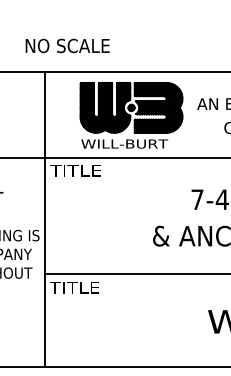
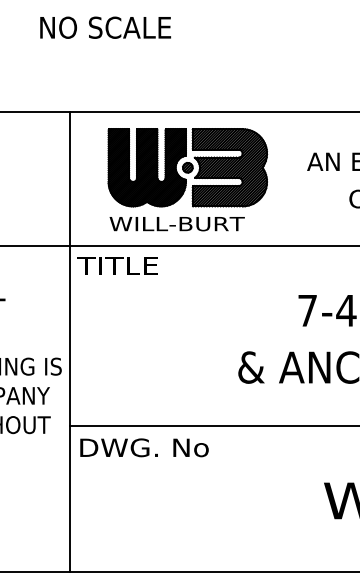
text: (67, 45) -> (105, 27), moved
part: (131, 115) -> (187, 179), moved
text: (91, 287) -> (142, 447), TITLE -> DWG. No

